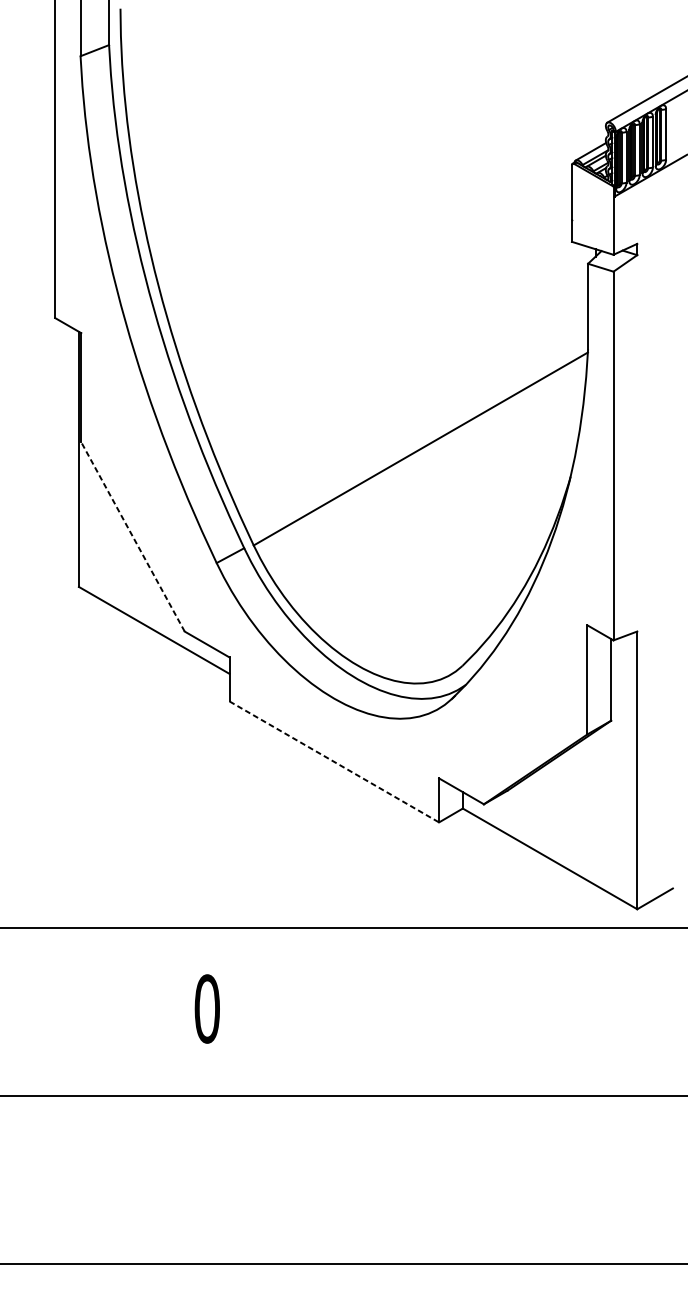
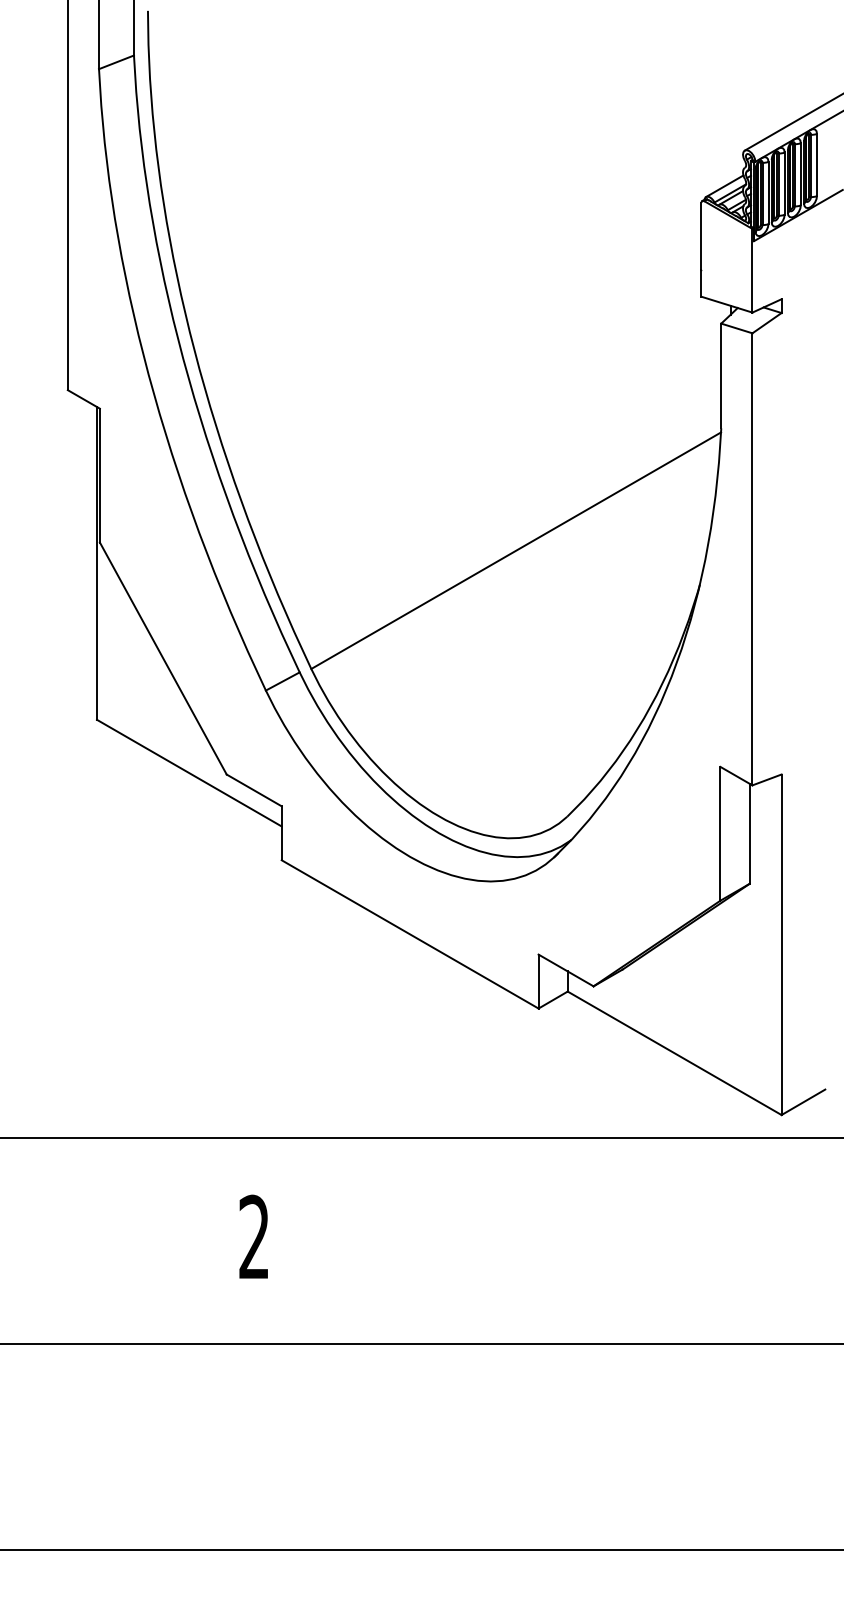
line: (133, 536) -> (163, 658), dashed -> solid
line: (334, 762) -> (410, 934), dashed -> solid
text: (207, 1009) -> (254, 1237), 0 -> 2

